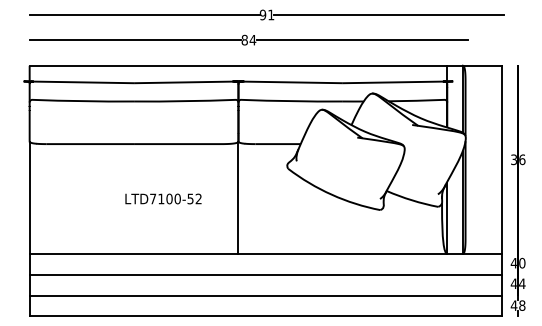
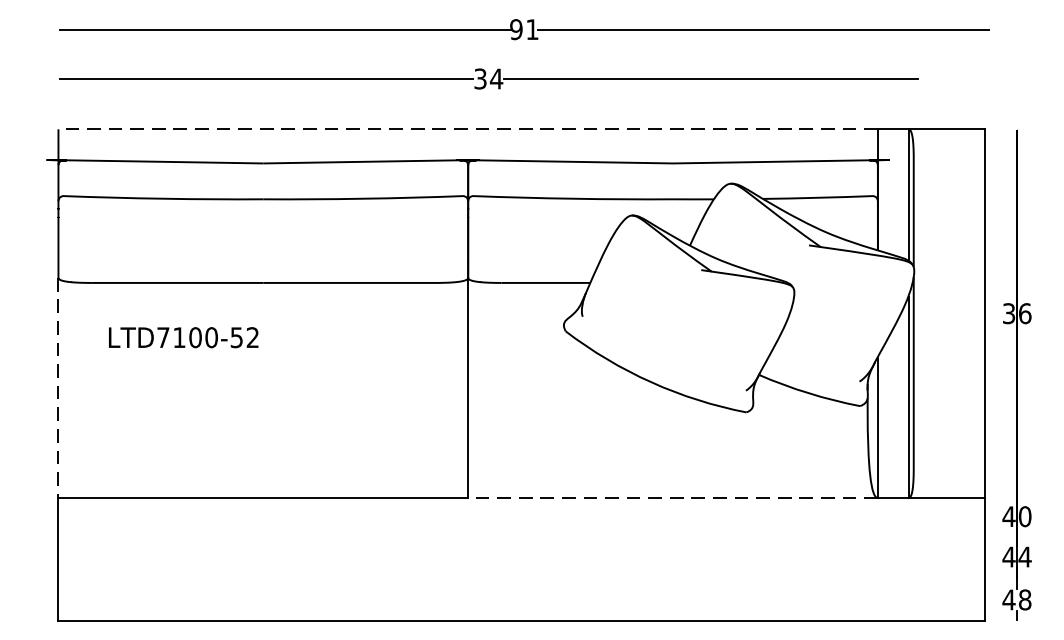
text: (244, 40) -> (480, 79), 84 -> 34
line: (238, 65) -> (468, 128), solid -> dashed
line: (29, 198) -> (58, 389), solid -> dashed
text: (163, 198) -> (183, 336), moved
line: (342, 253) -> (672, 497), solid -> dashed
line: (265, 274) -> (521, 538), removed
line: (265, 295) -> (521, 579), removed

